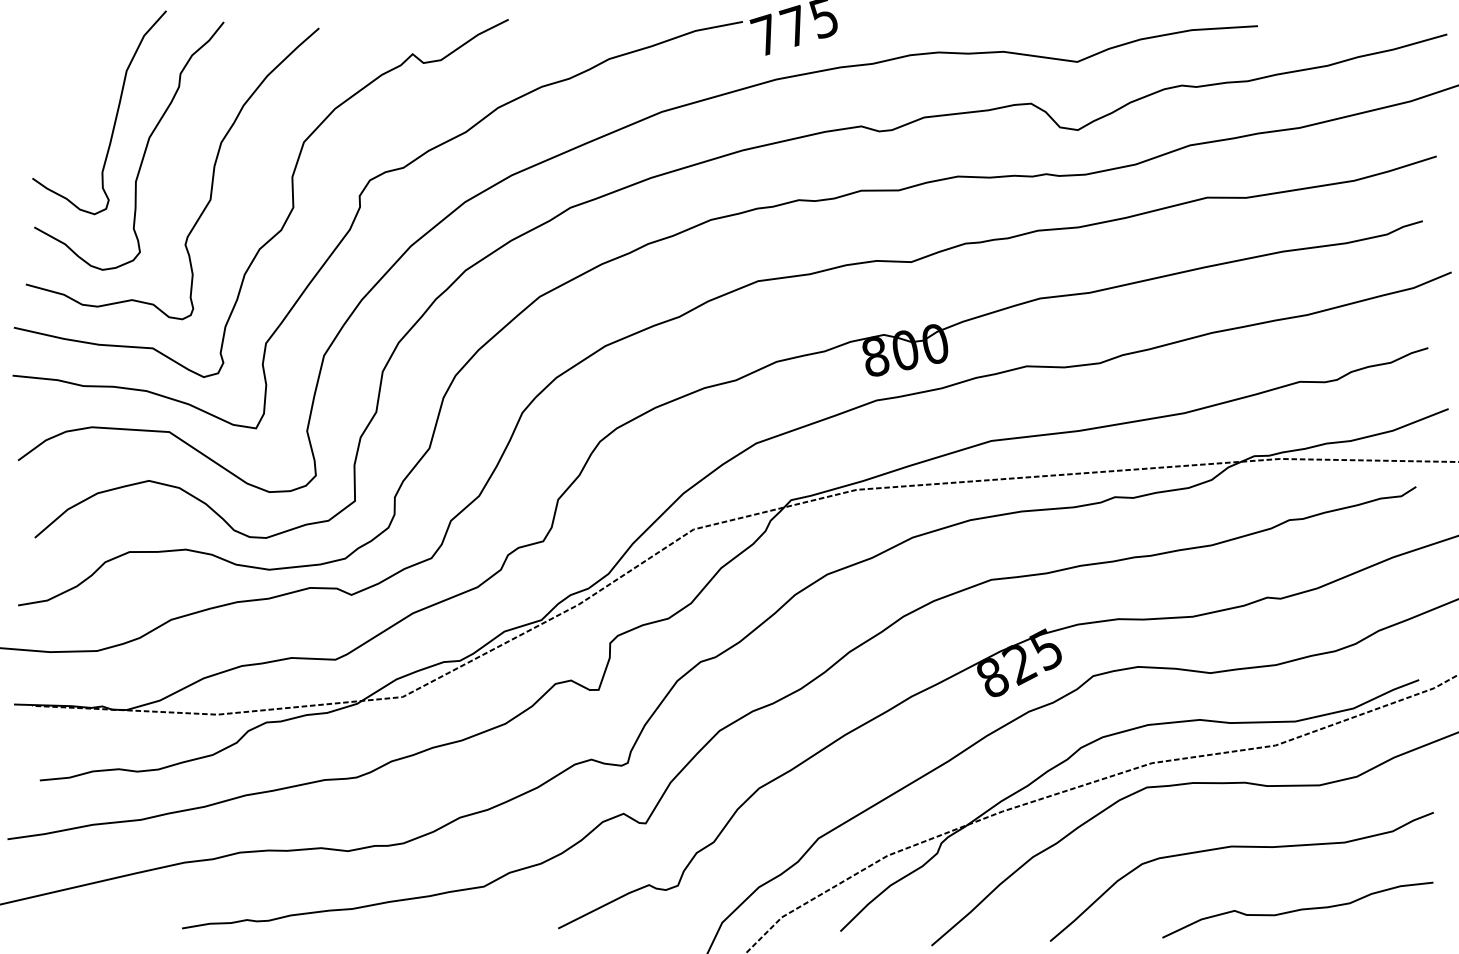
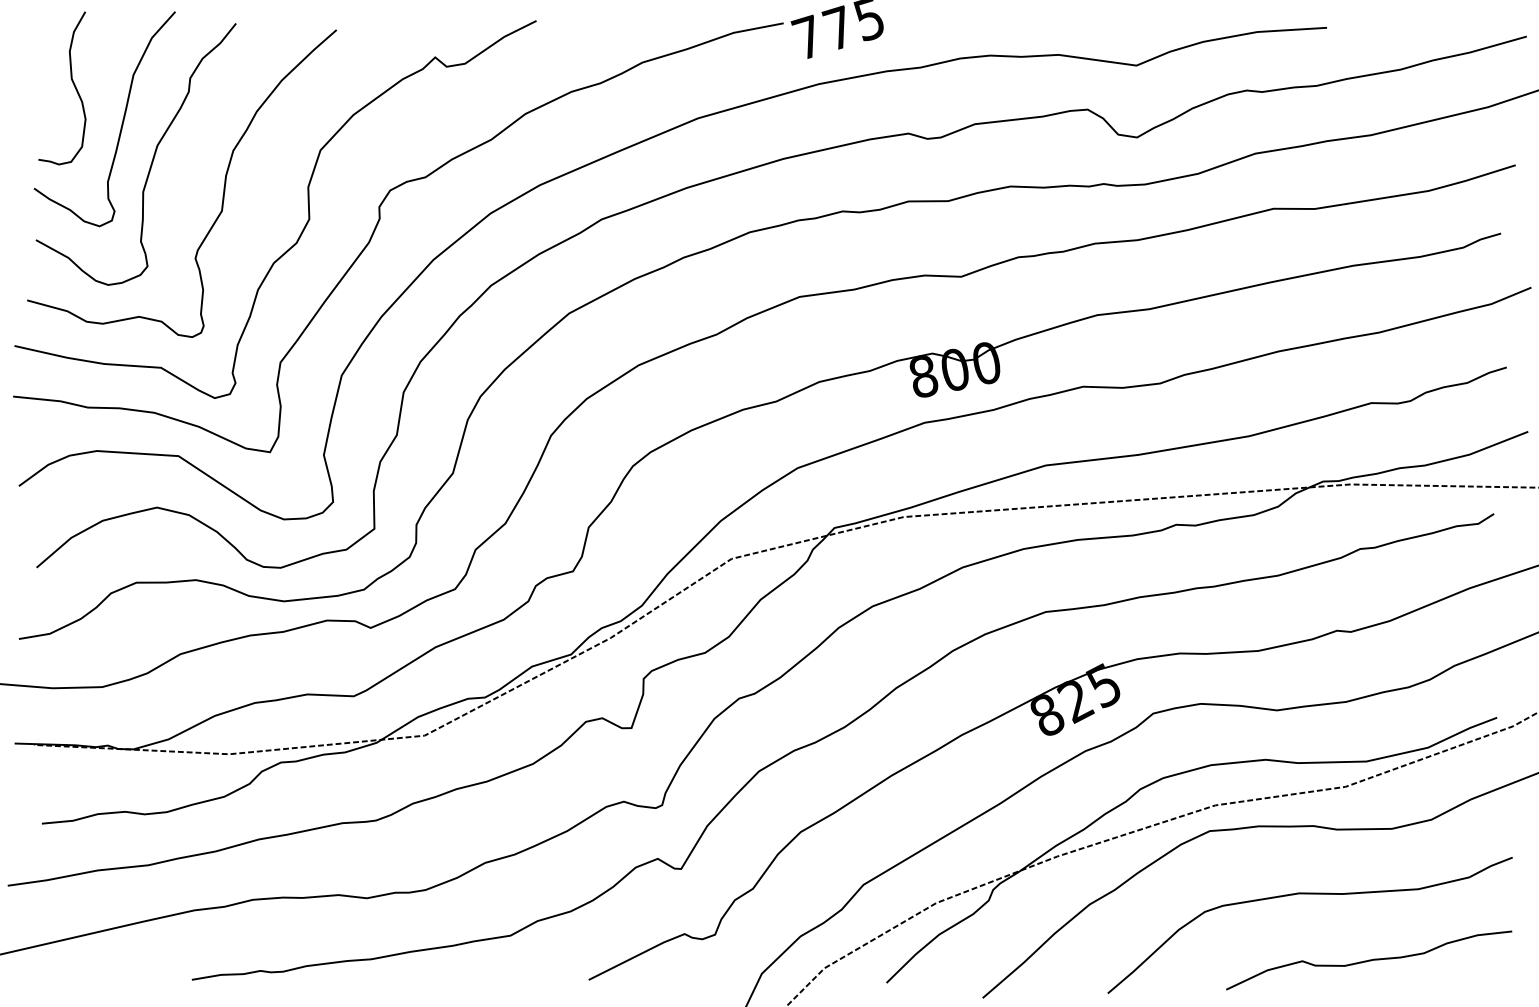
part: (68, 78) -> (72, 83), added

